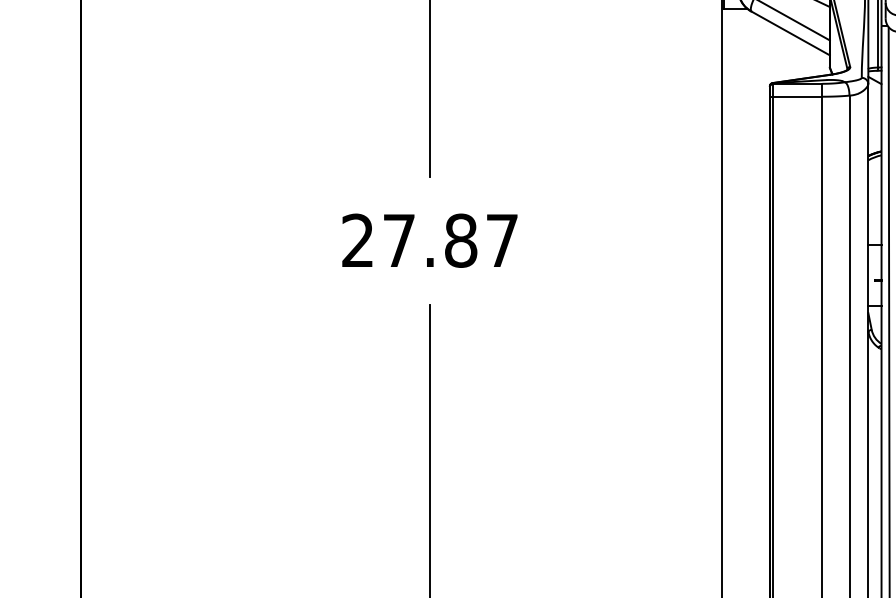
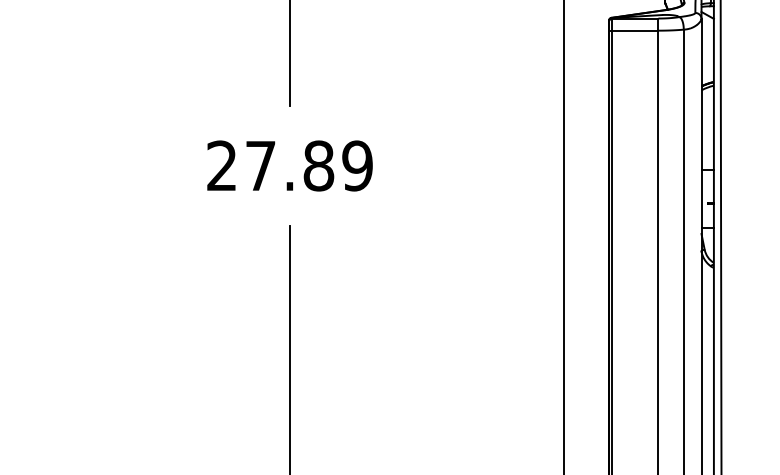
text: (502, 240) -> (357, 165), 27.87 -> 27.89

